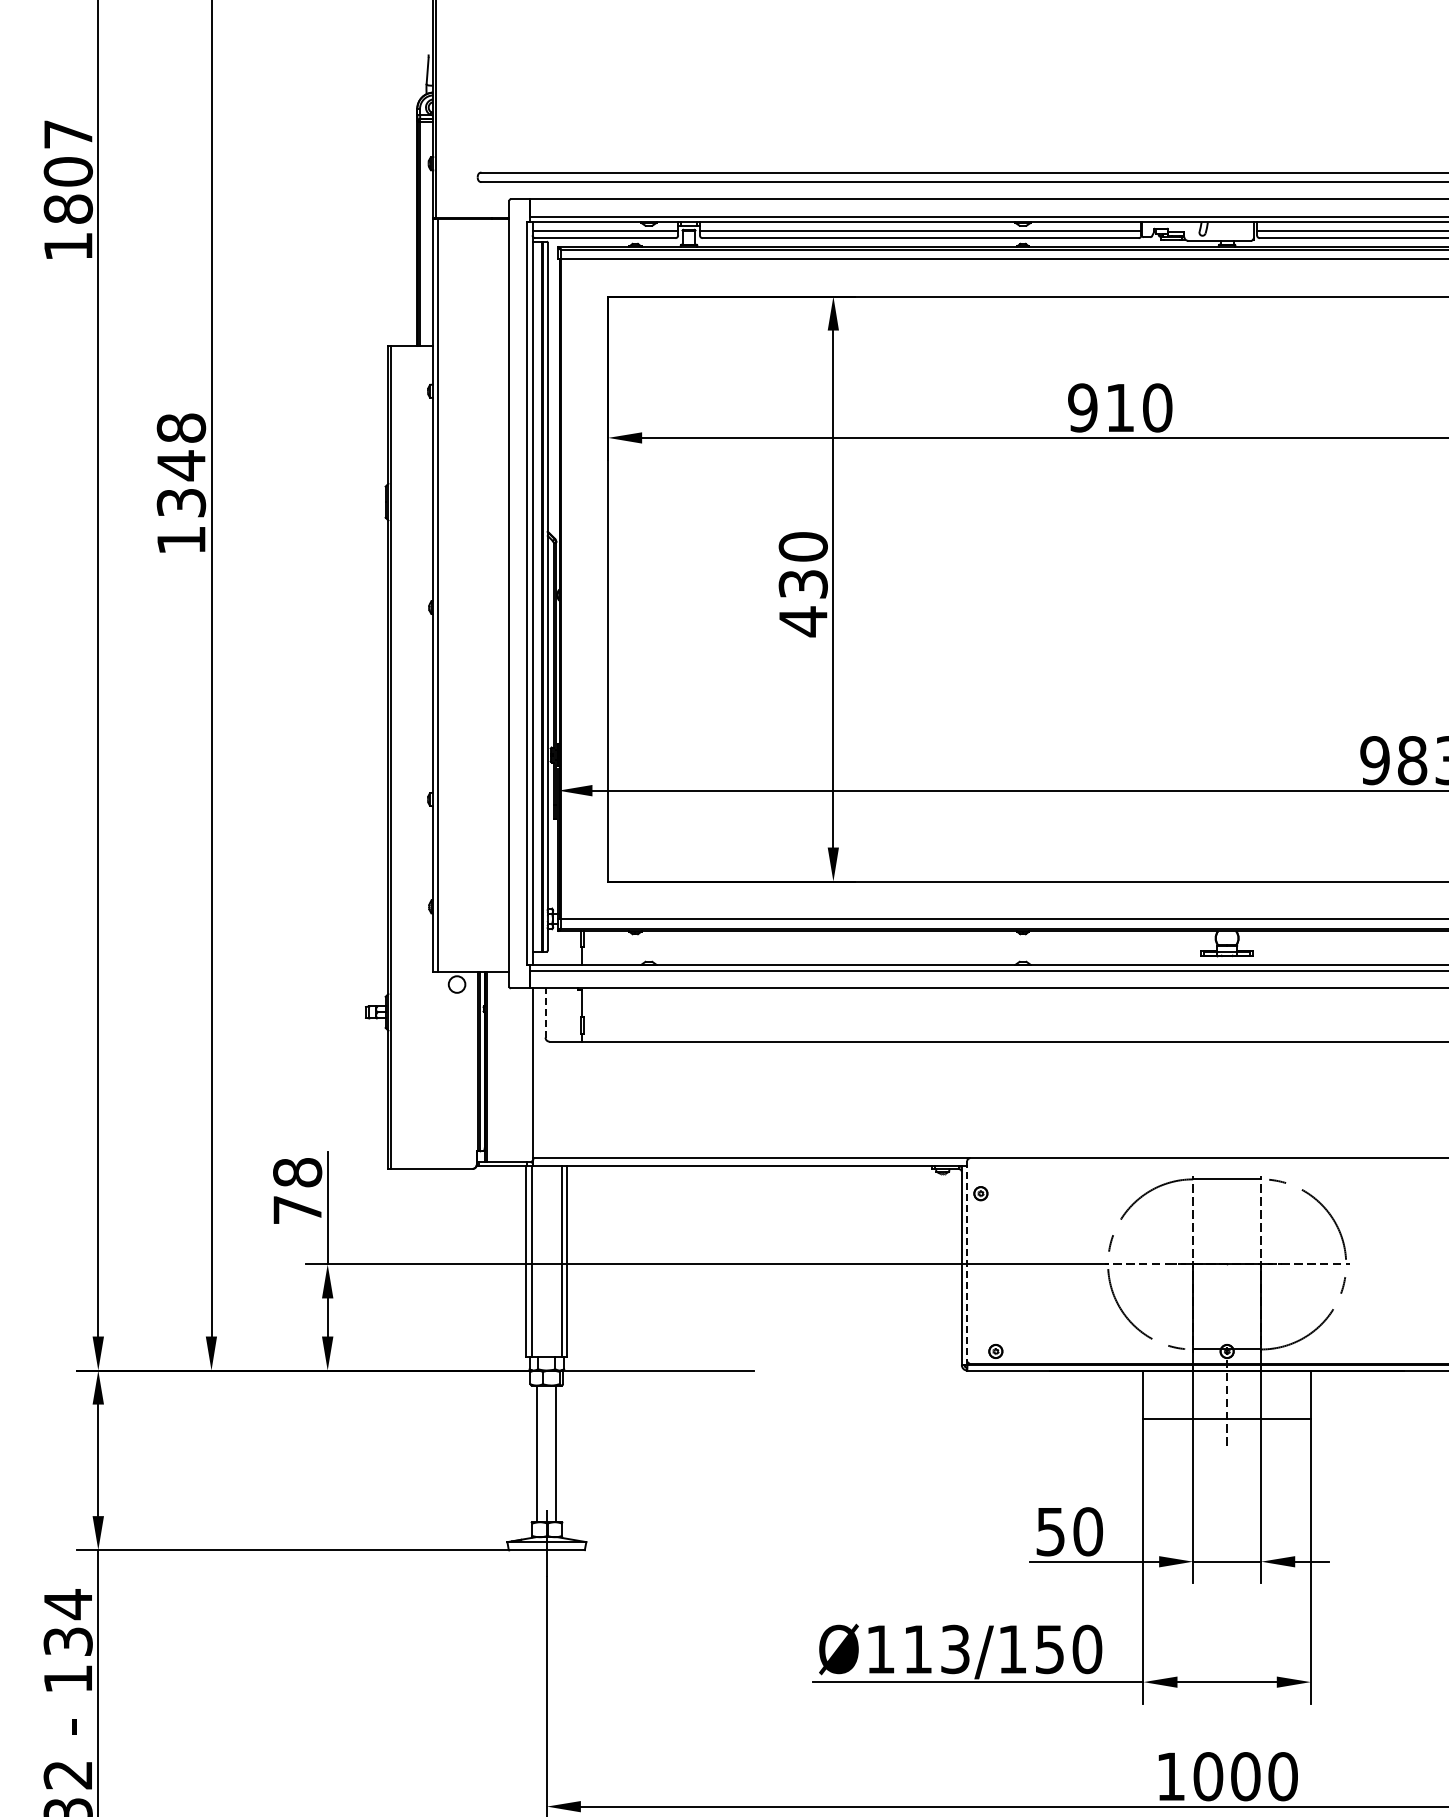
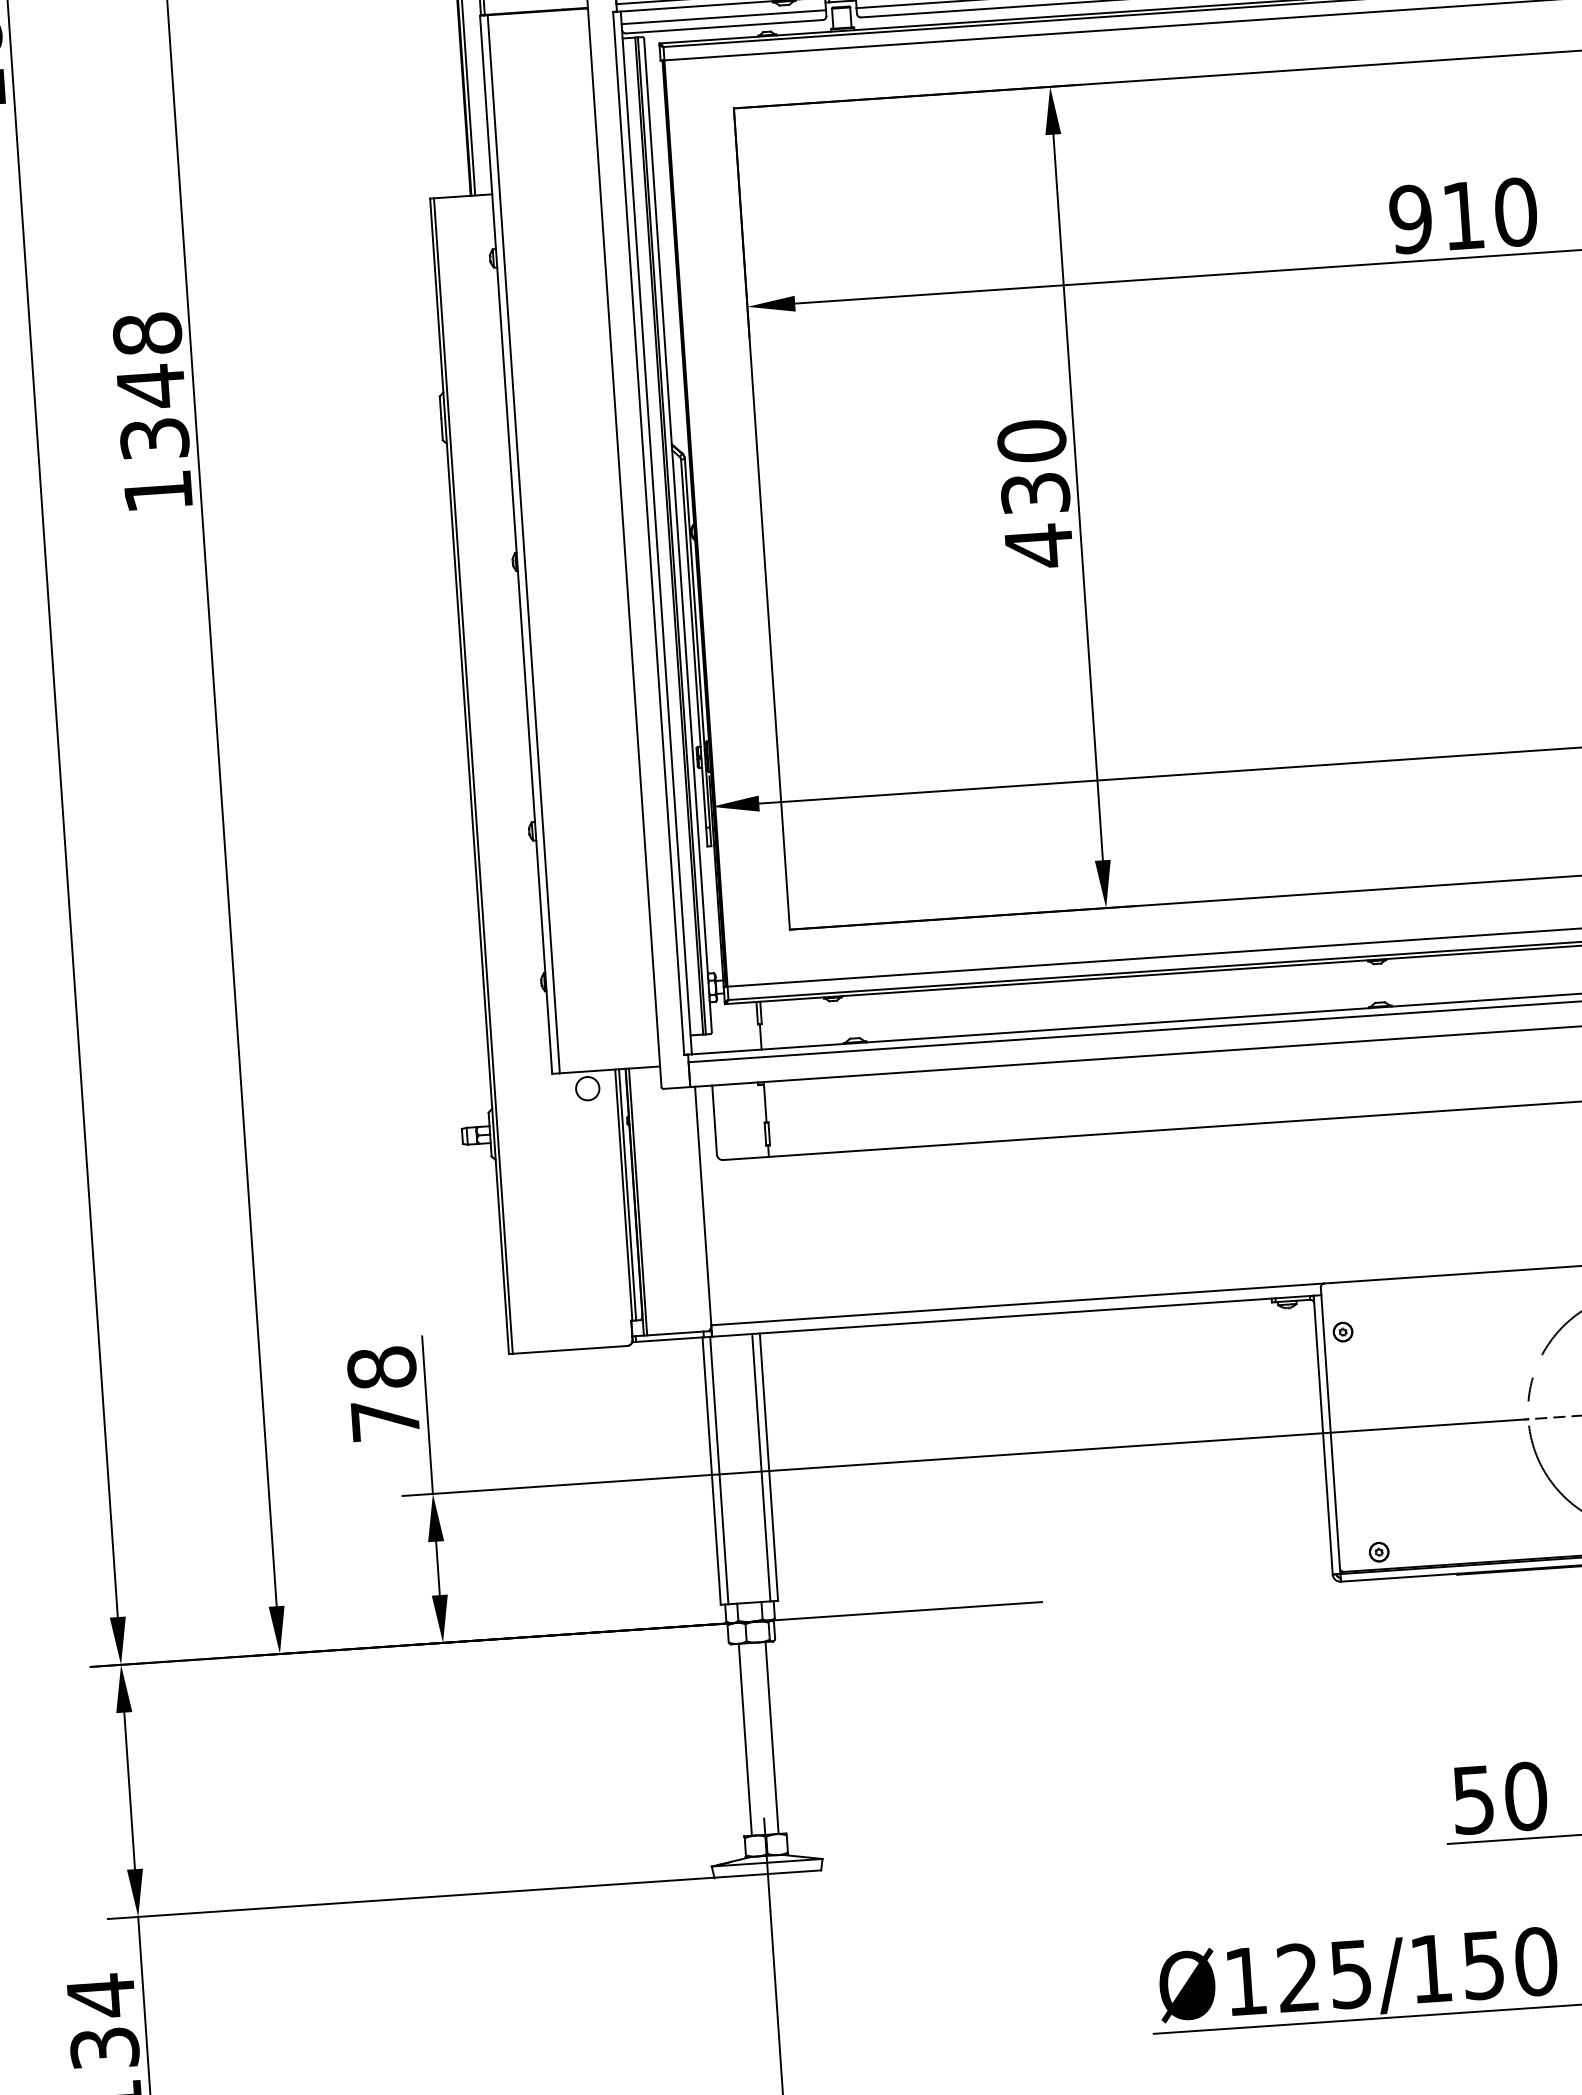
line: (545, 1013) -> (714, 1120), dashed -> solid
line: (967, 1261) -> (1330, 1428), dashed -> solid
text: (936, 1648) -> (1324, 1974), Ø113/150 -> Ø125/150

